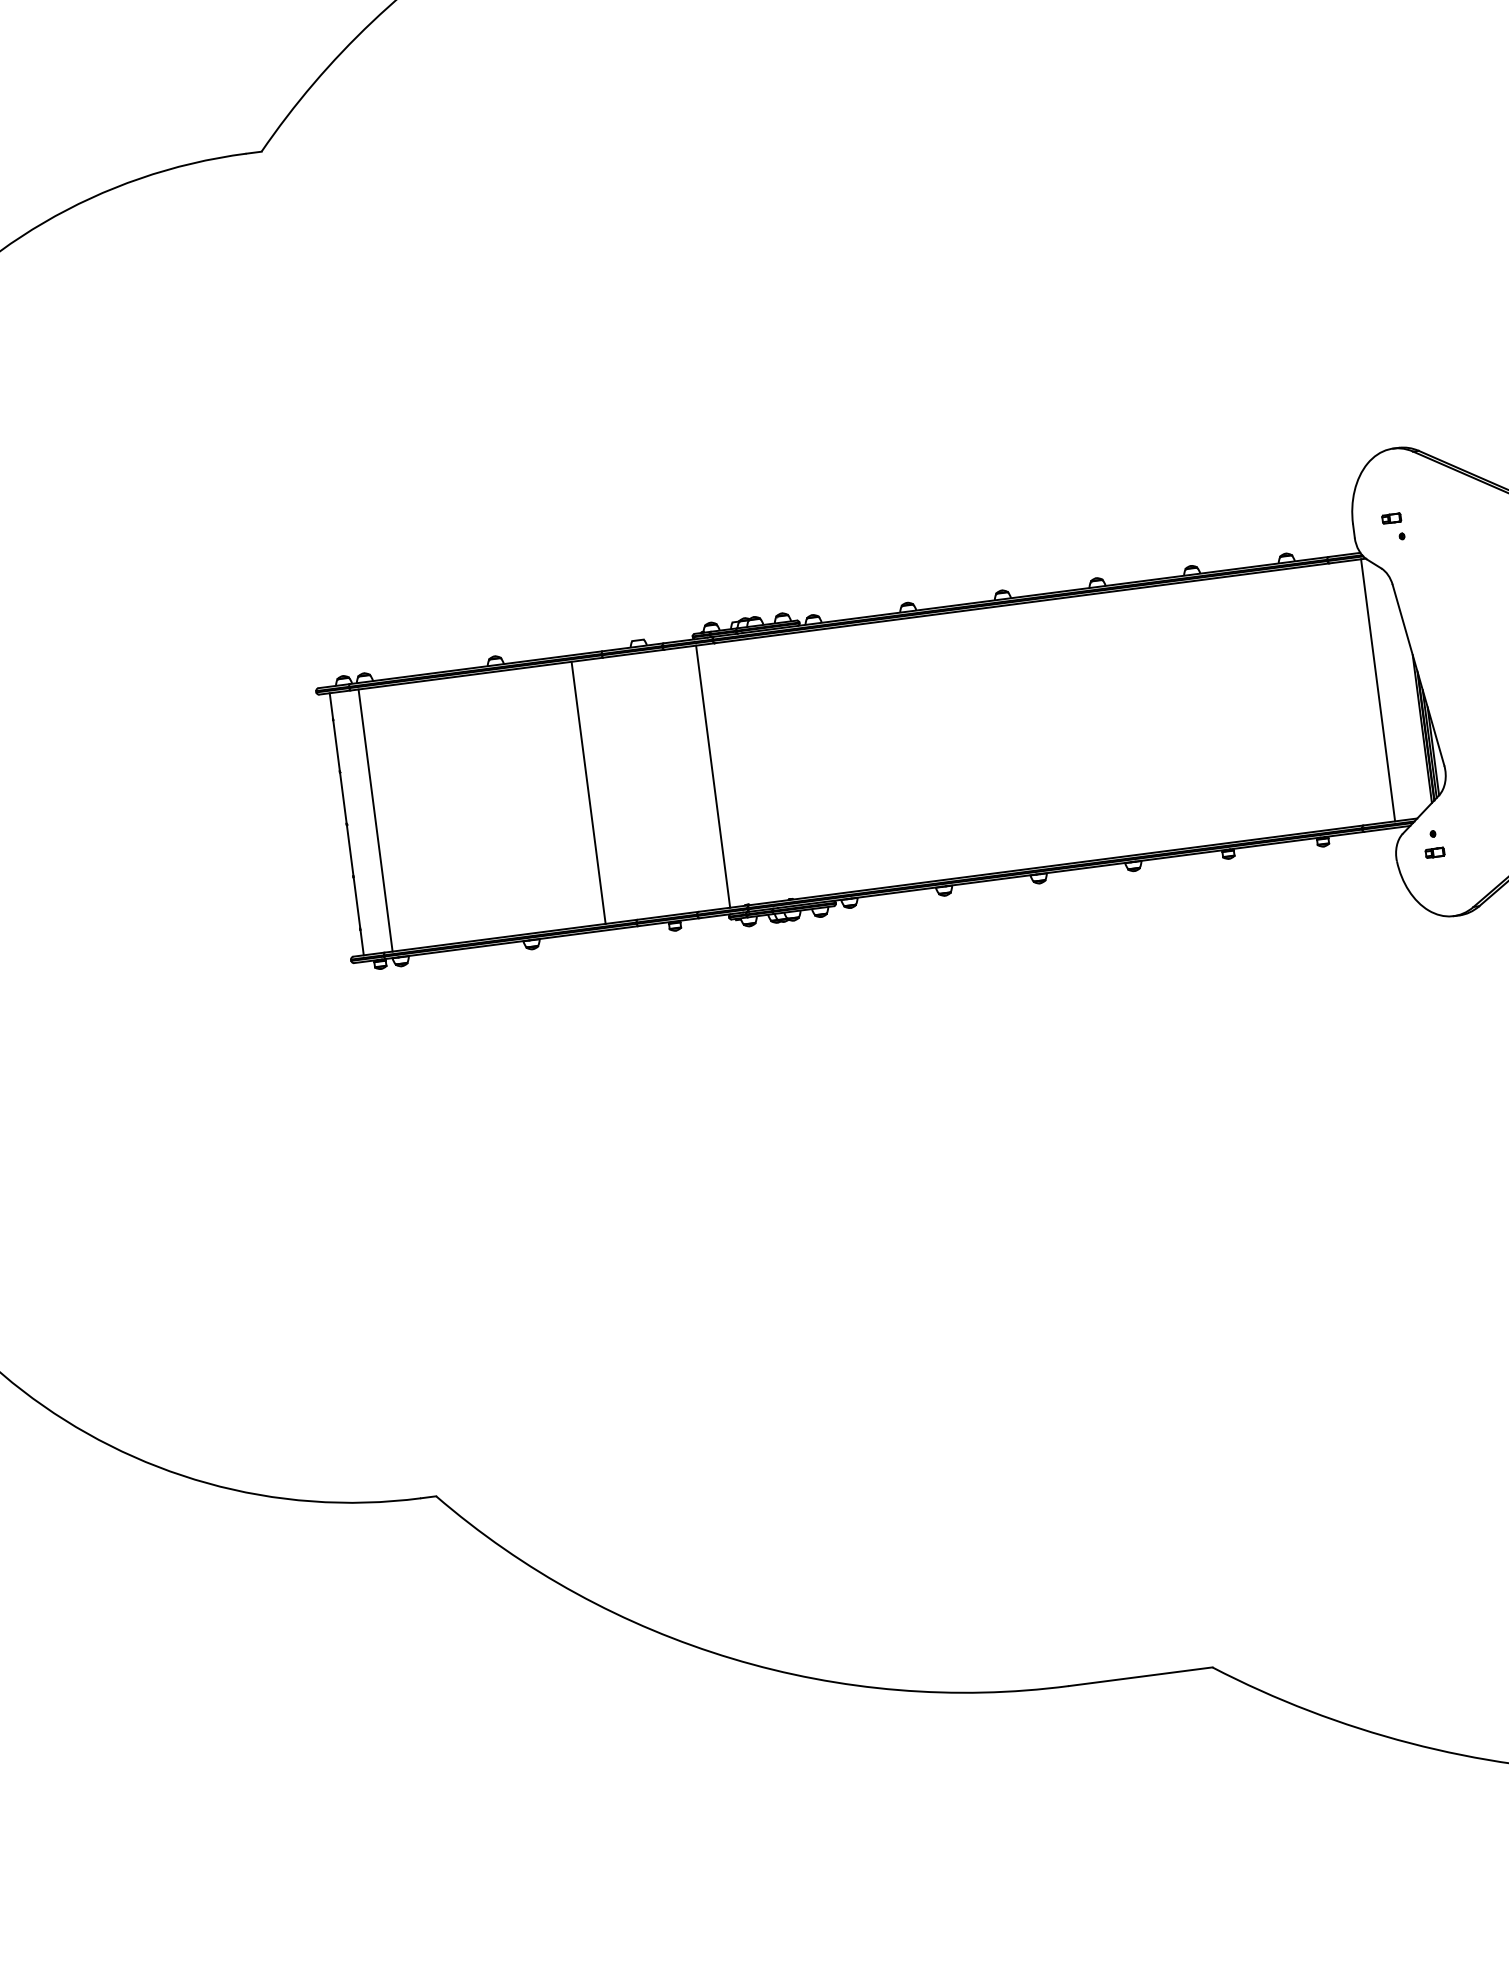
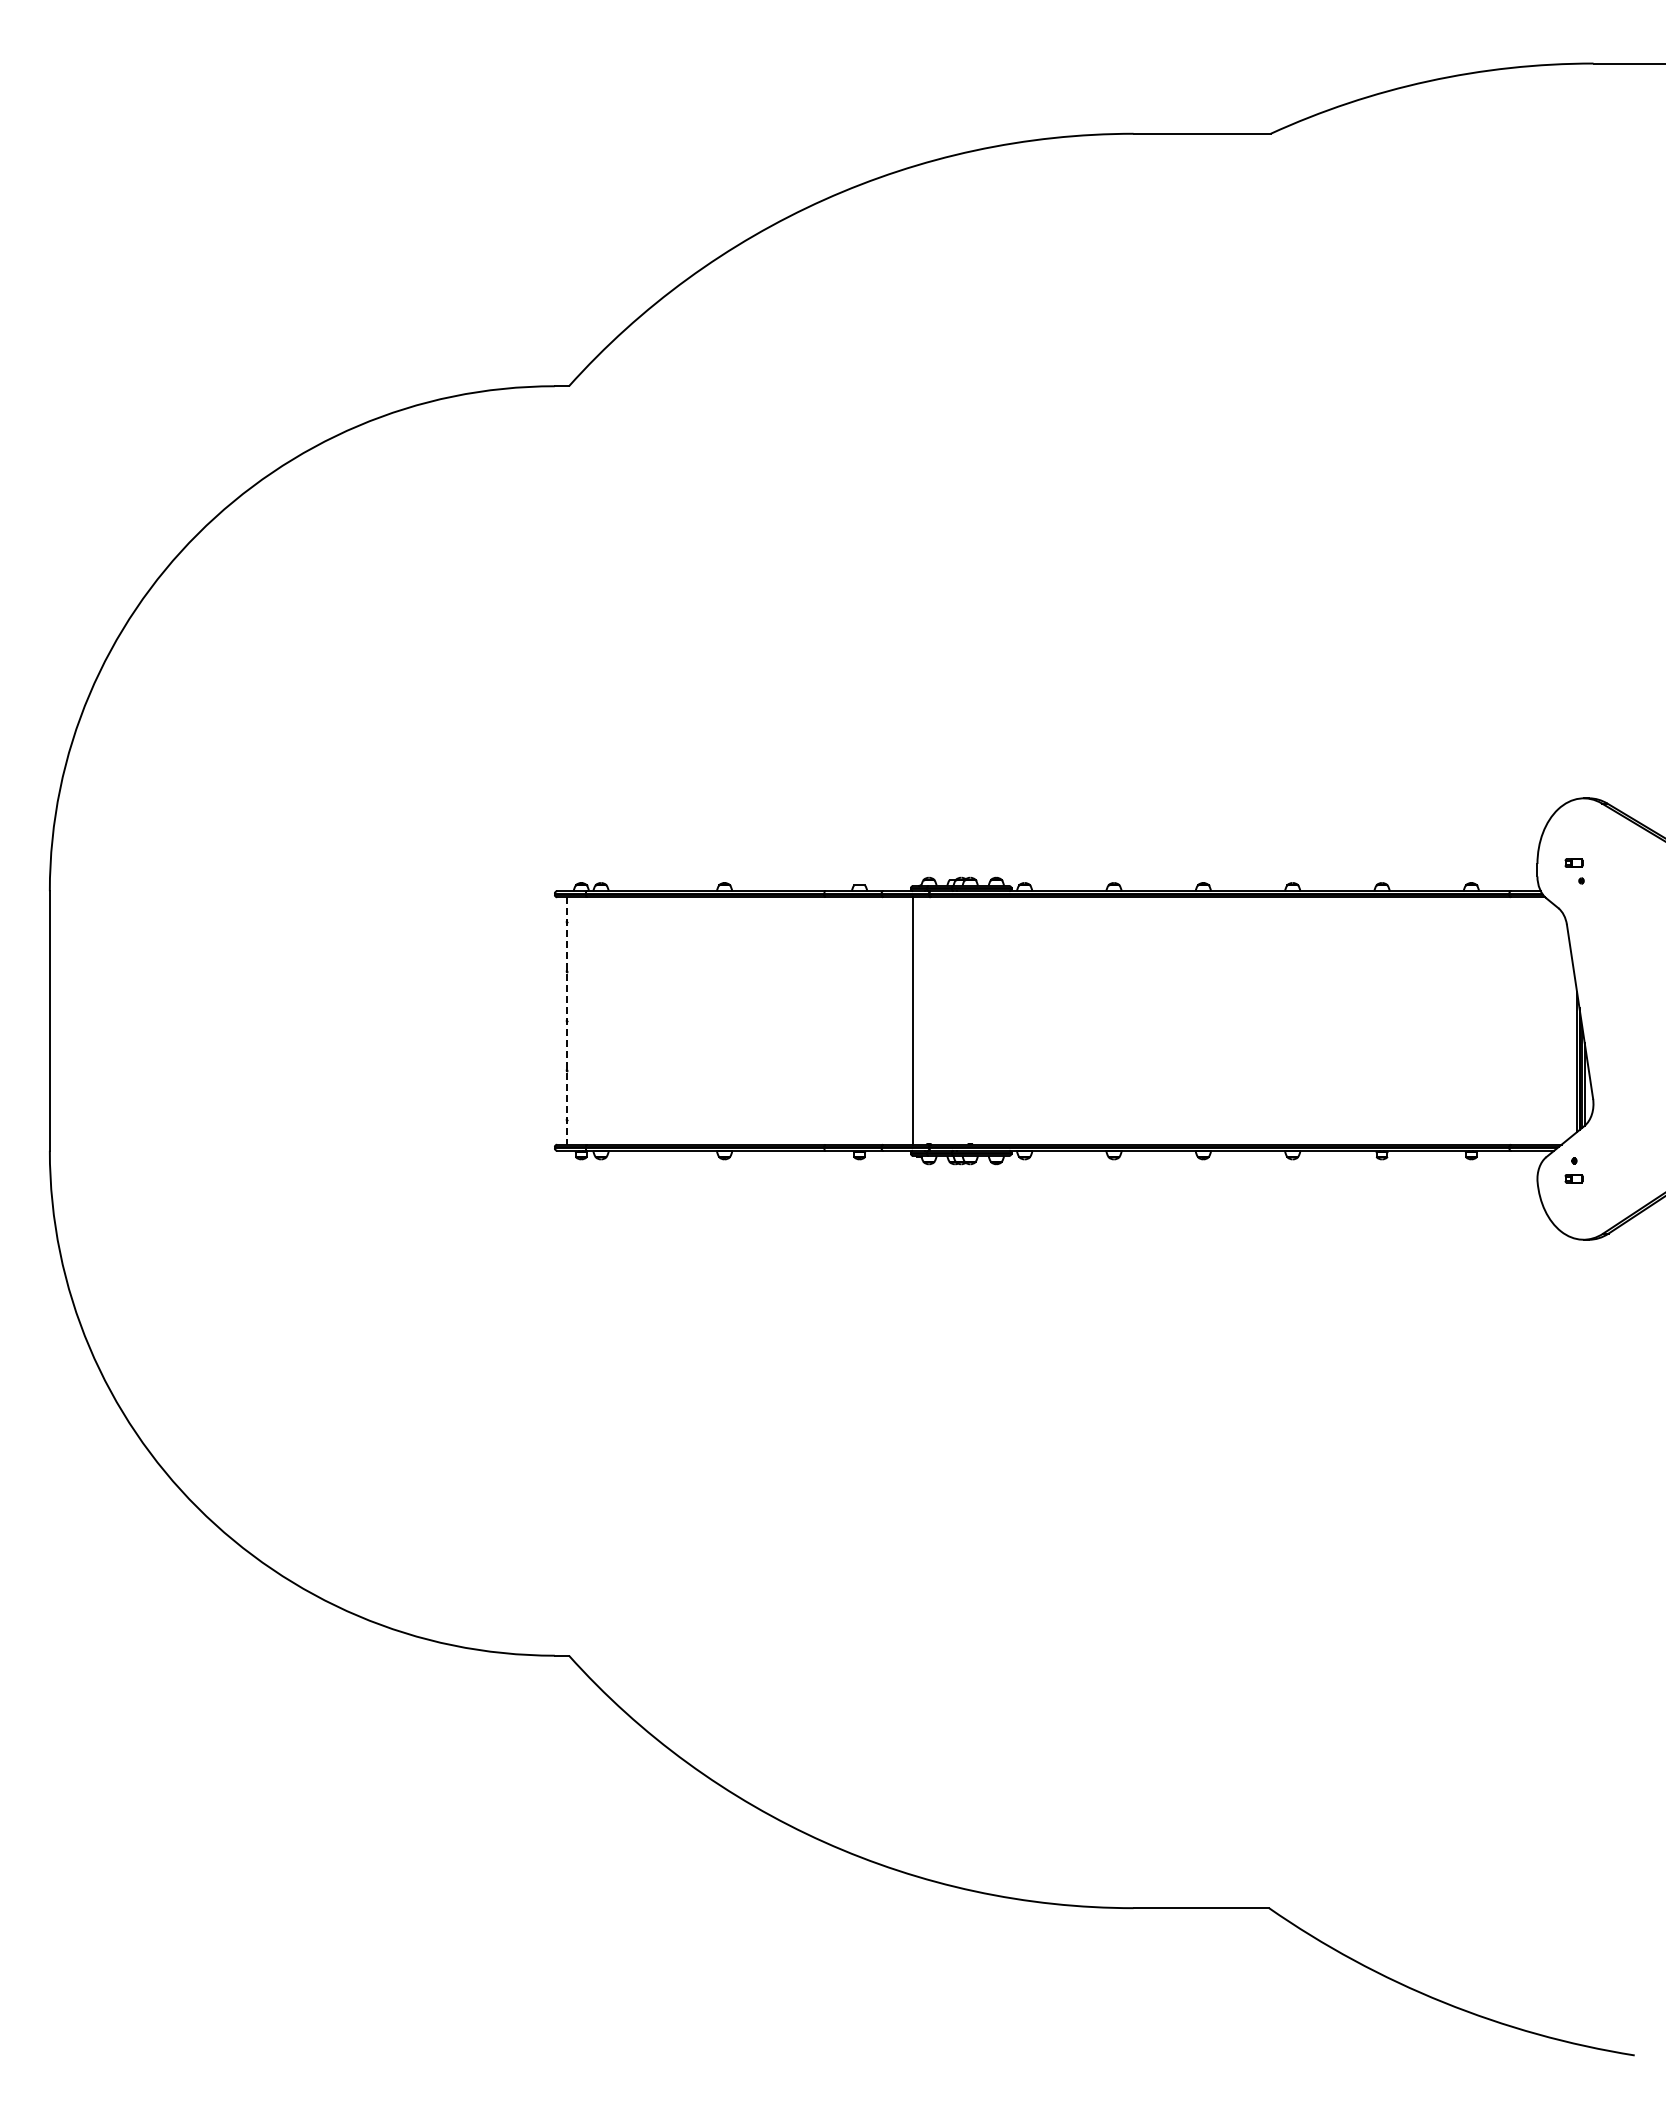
line: (1377, 689) -> (1540, 1020), removed
line: (588, 792) -> (795, 1020), removed
line: (375, 819) -> (594, 1020), removed
line: (347, 823) -> (567, 1020), solid -> dashed

